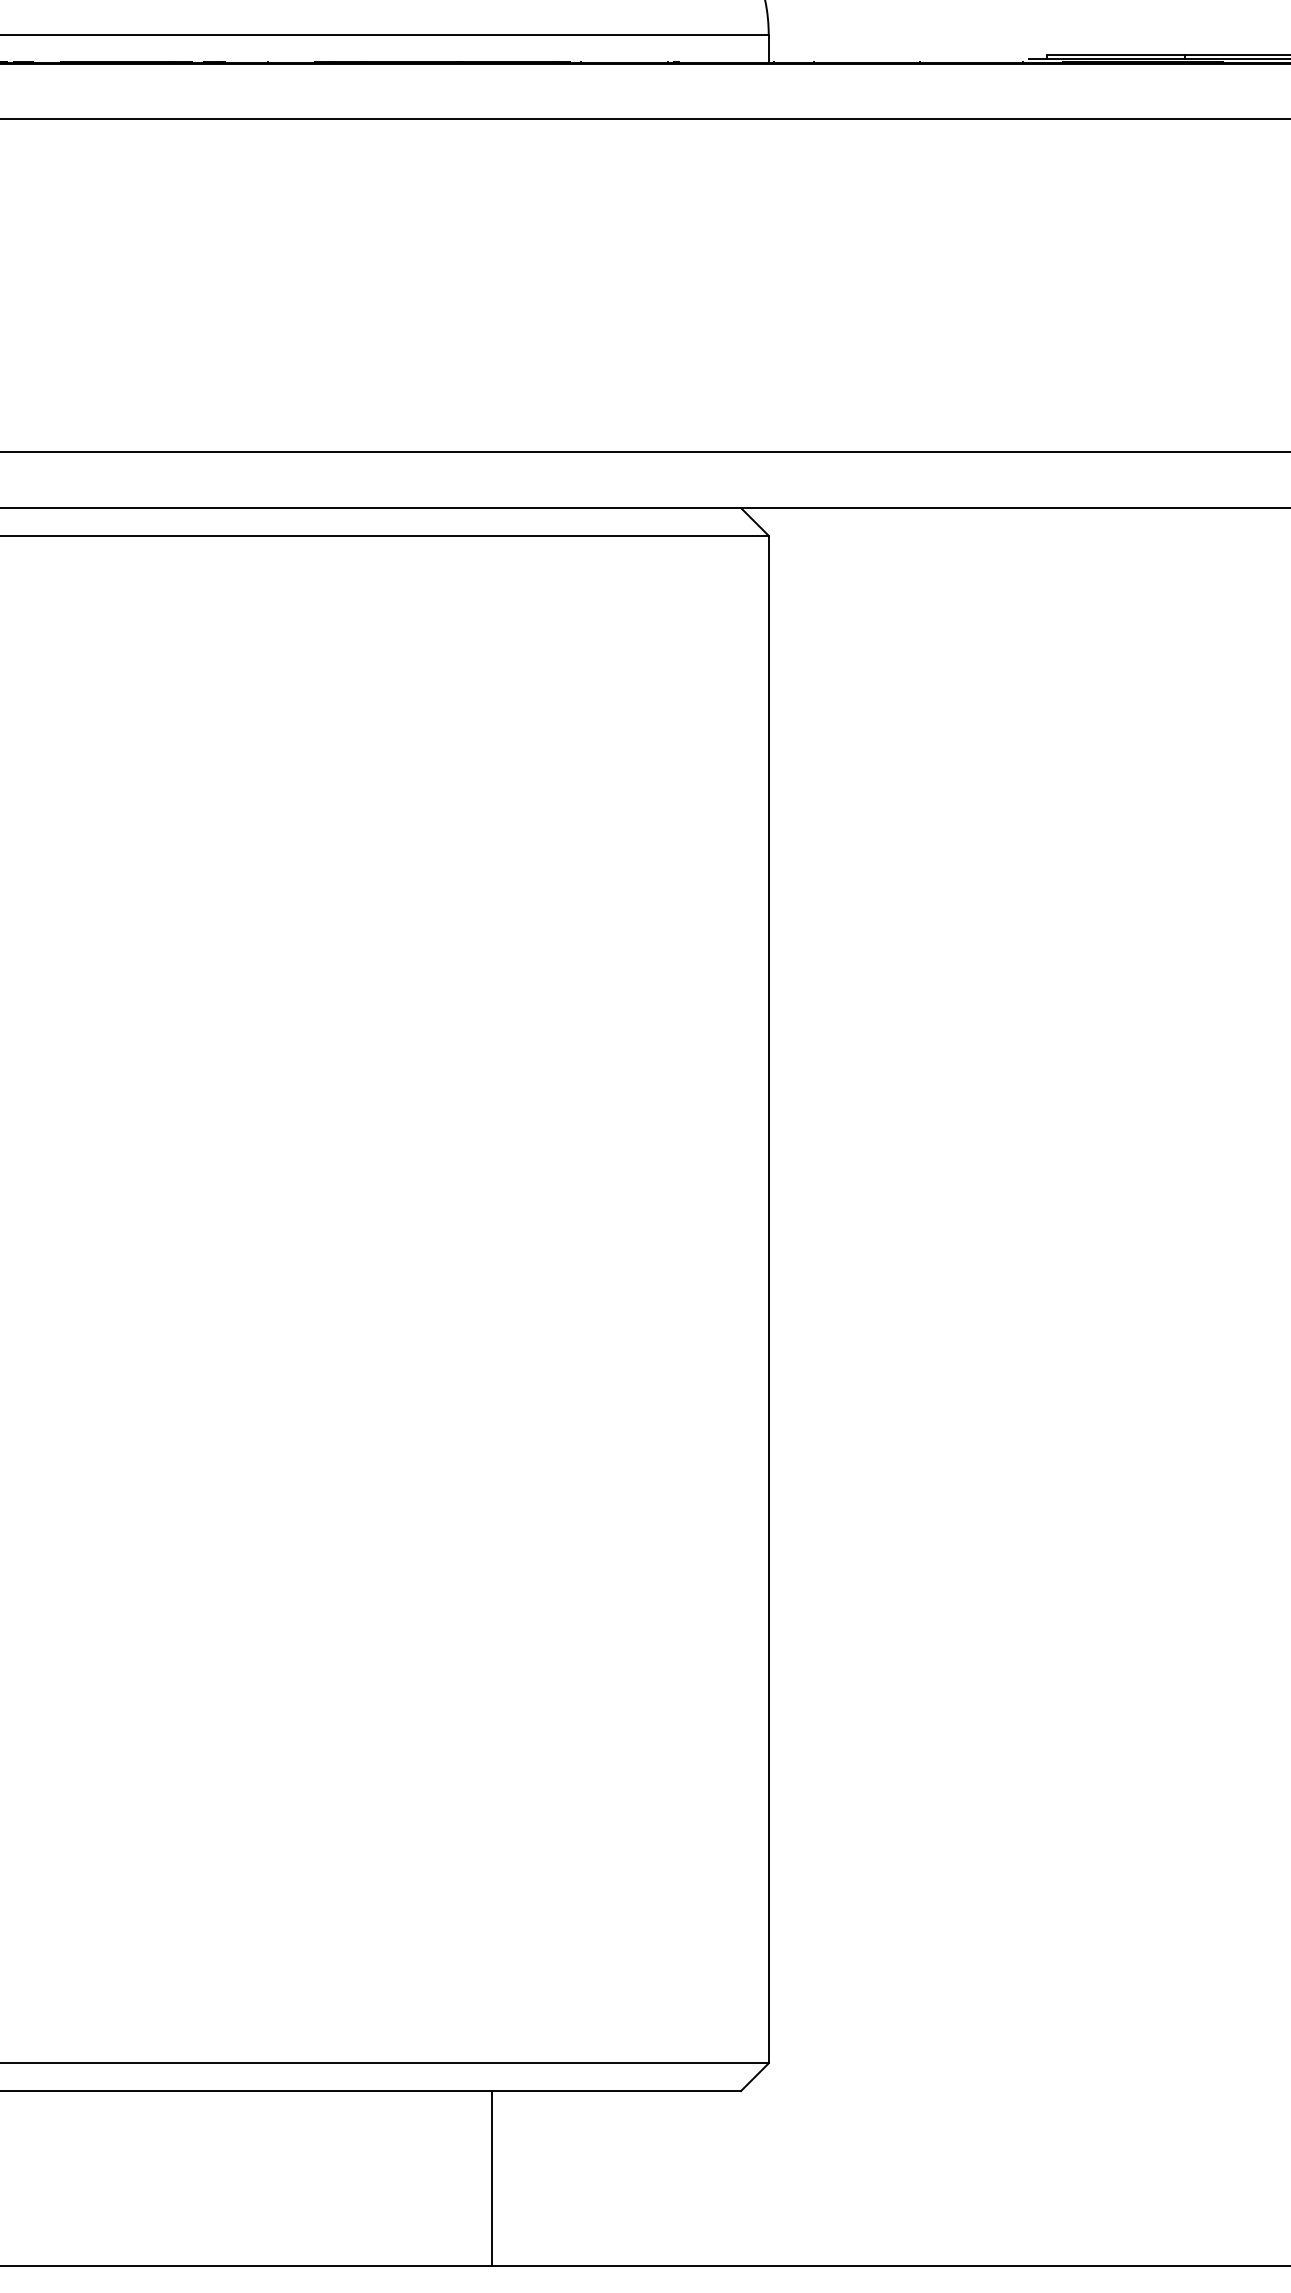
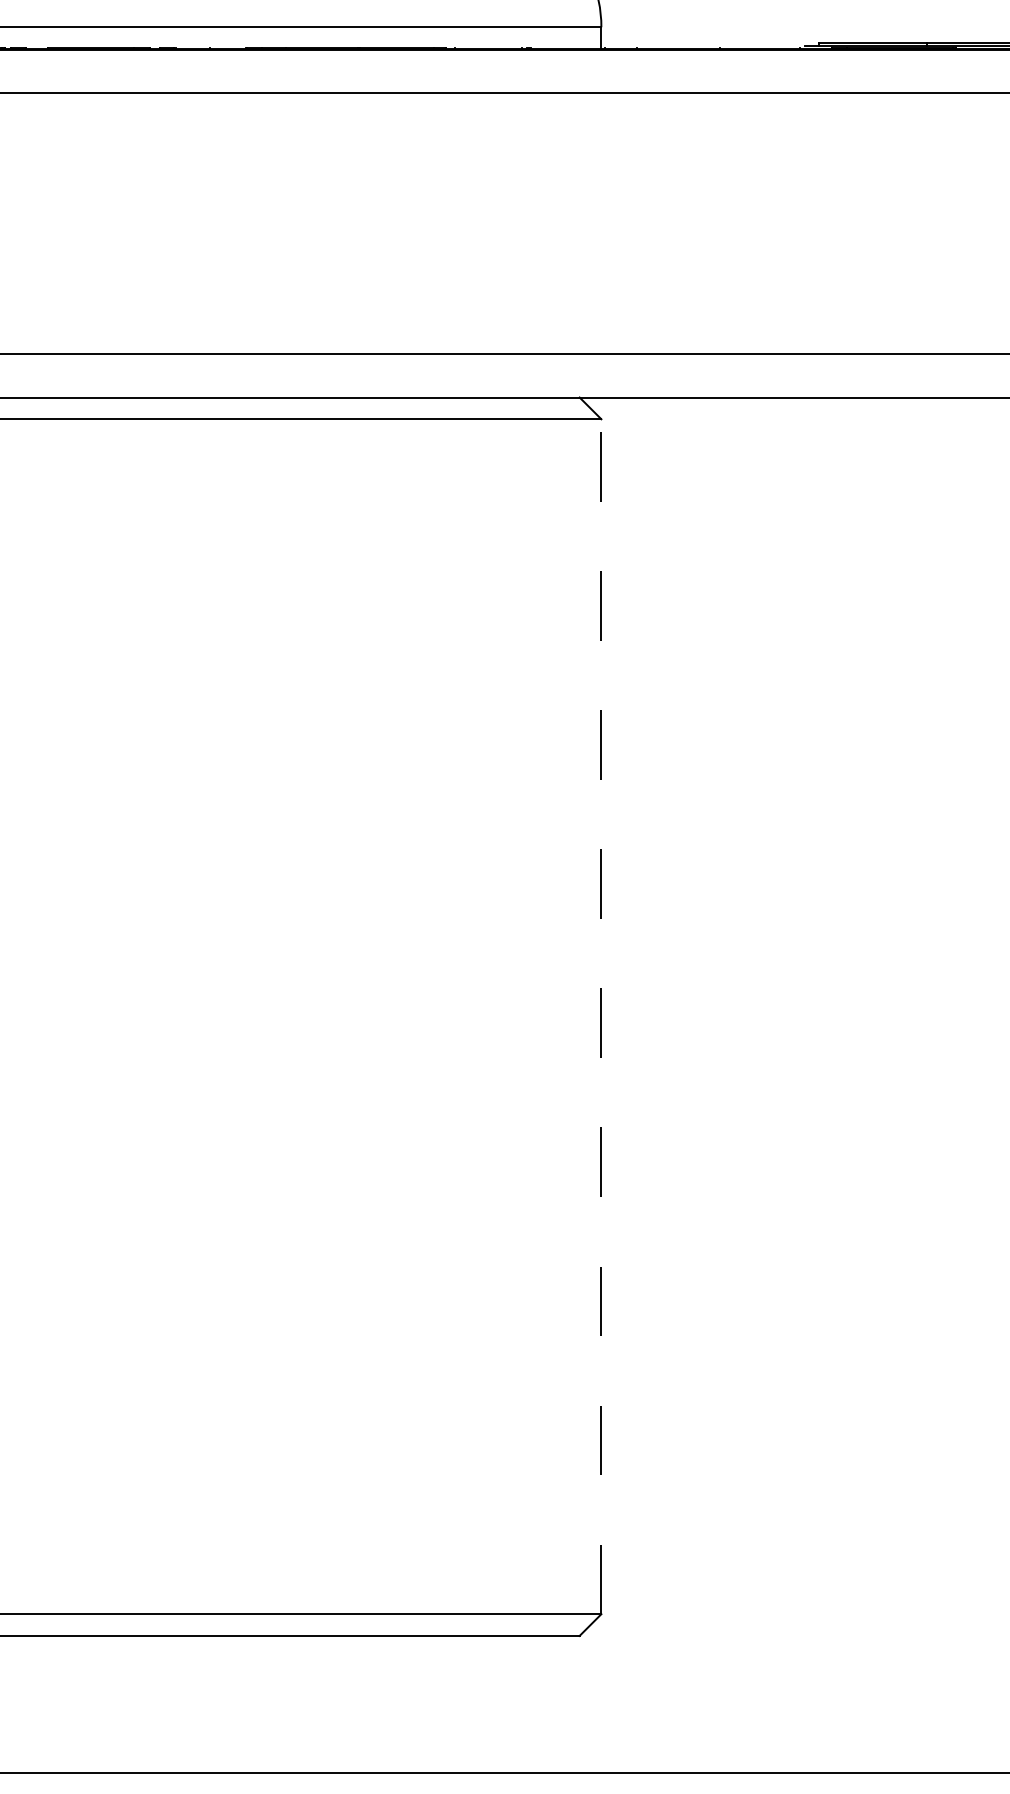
line: (768, 1299) -> (601, 1016), solid -> dashed
line: (492, 2177) -> (385, 1703), removed

